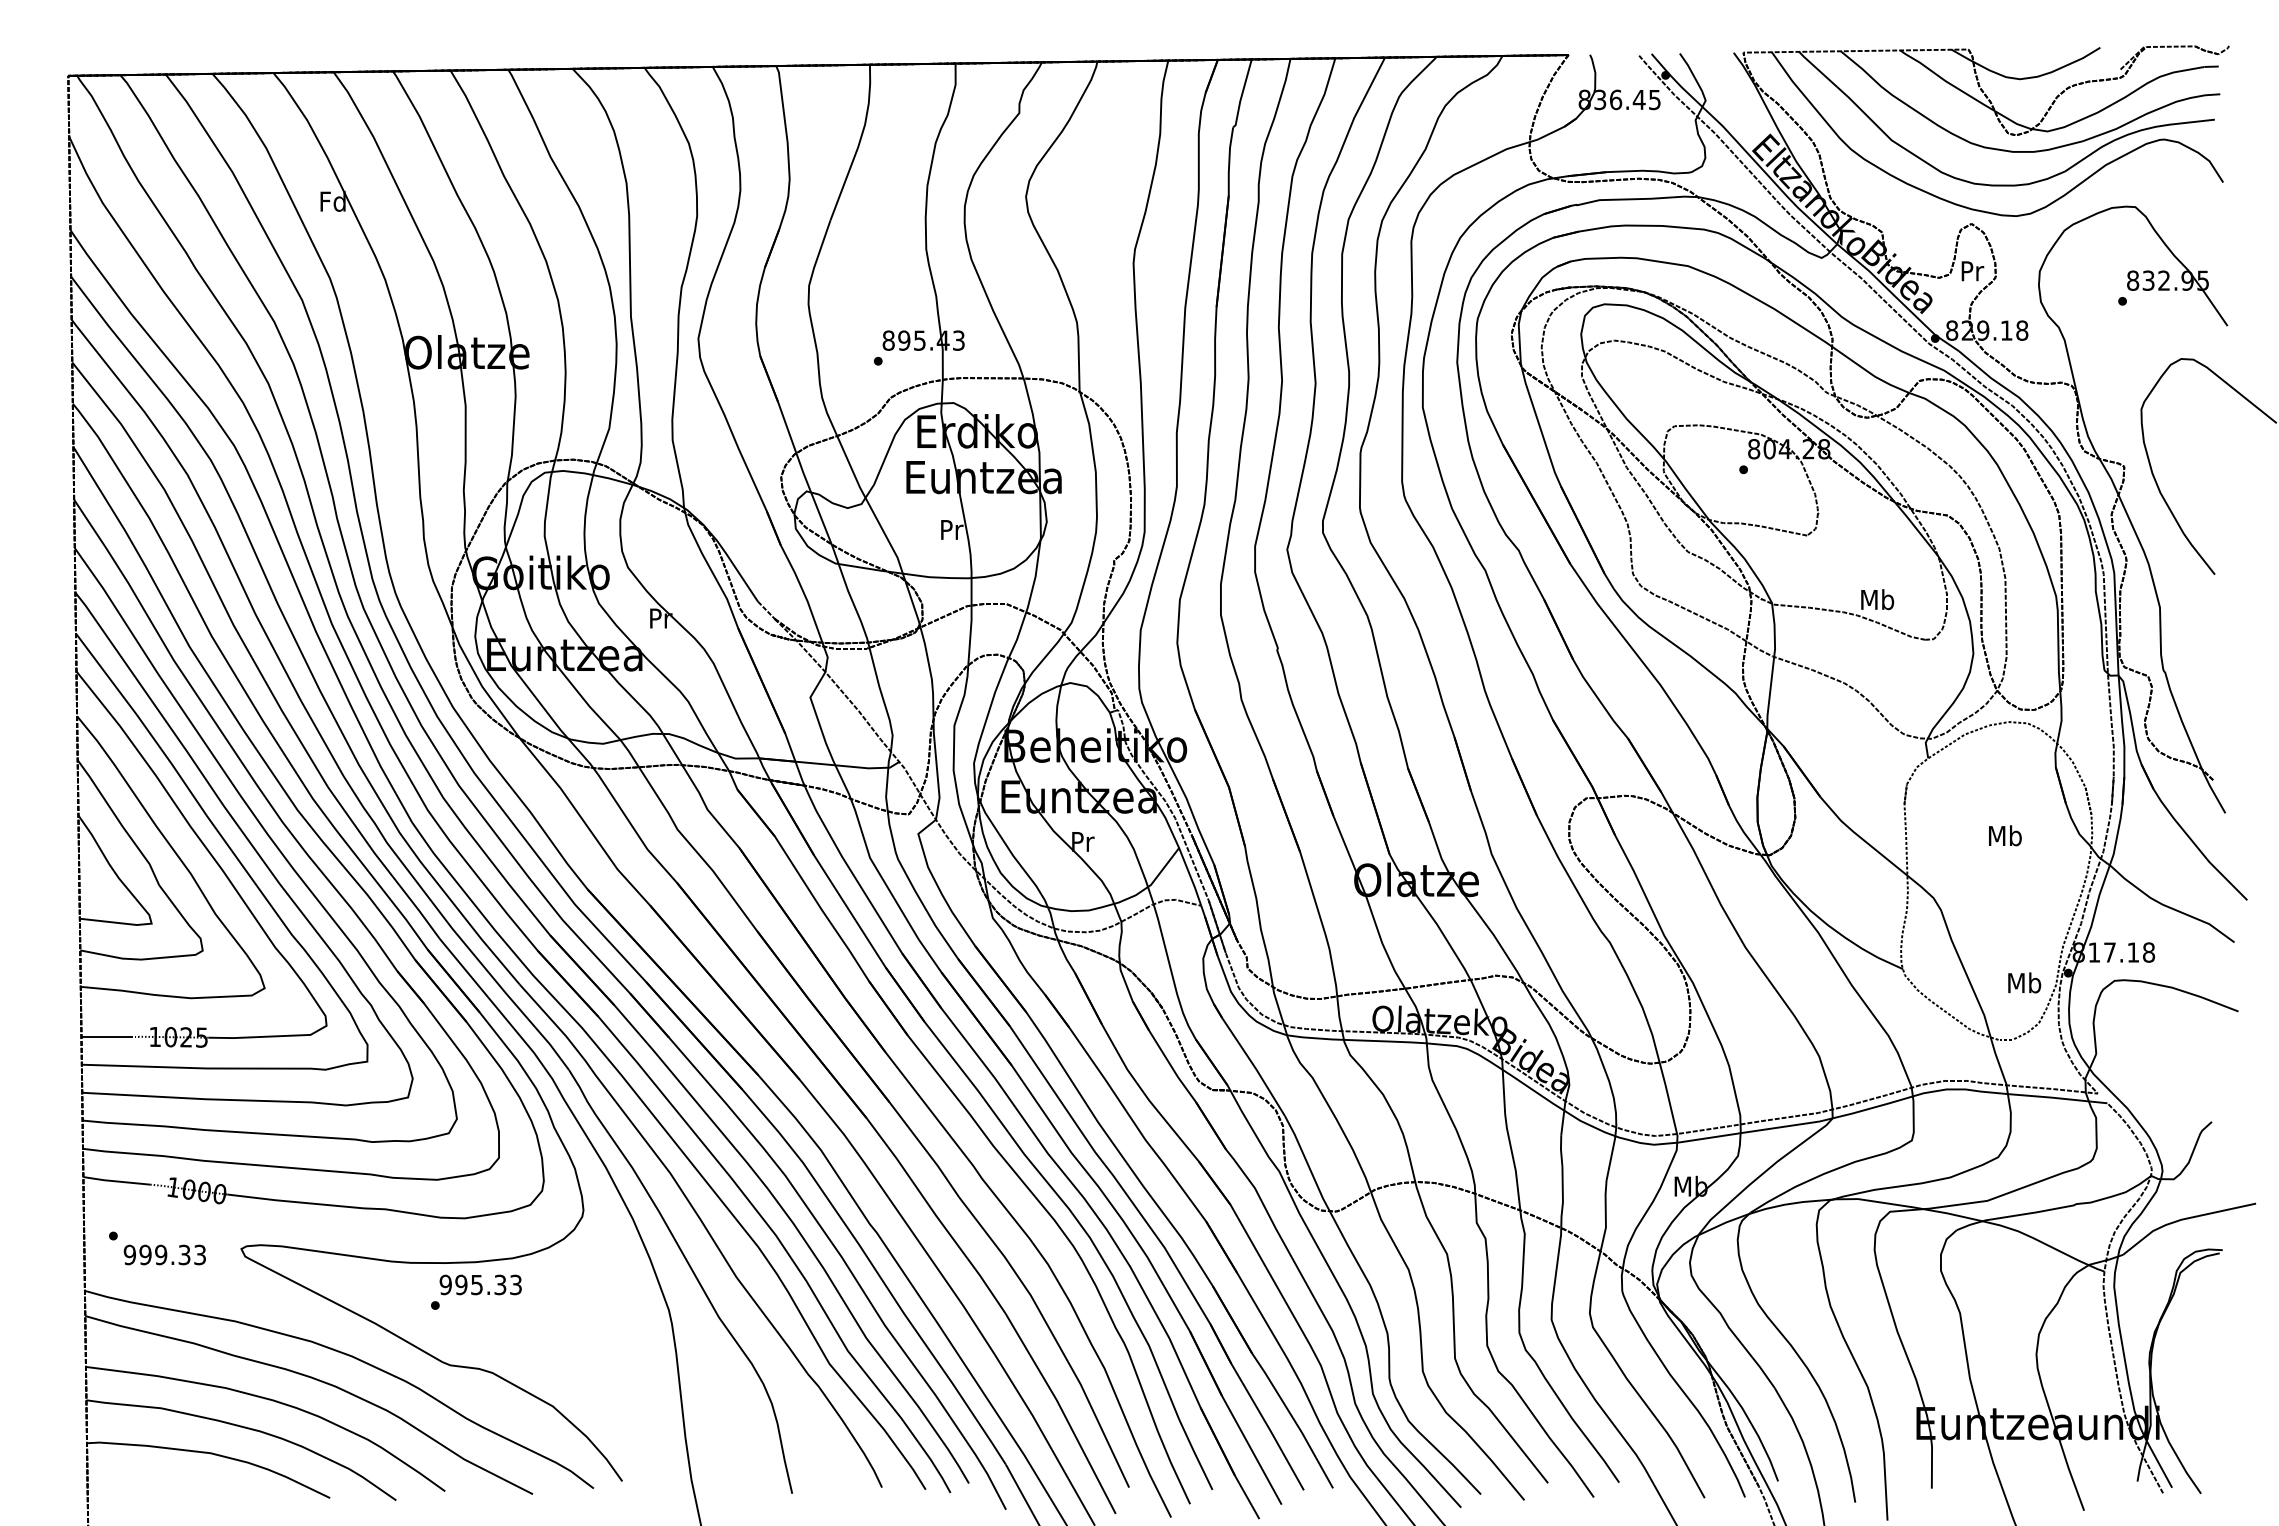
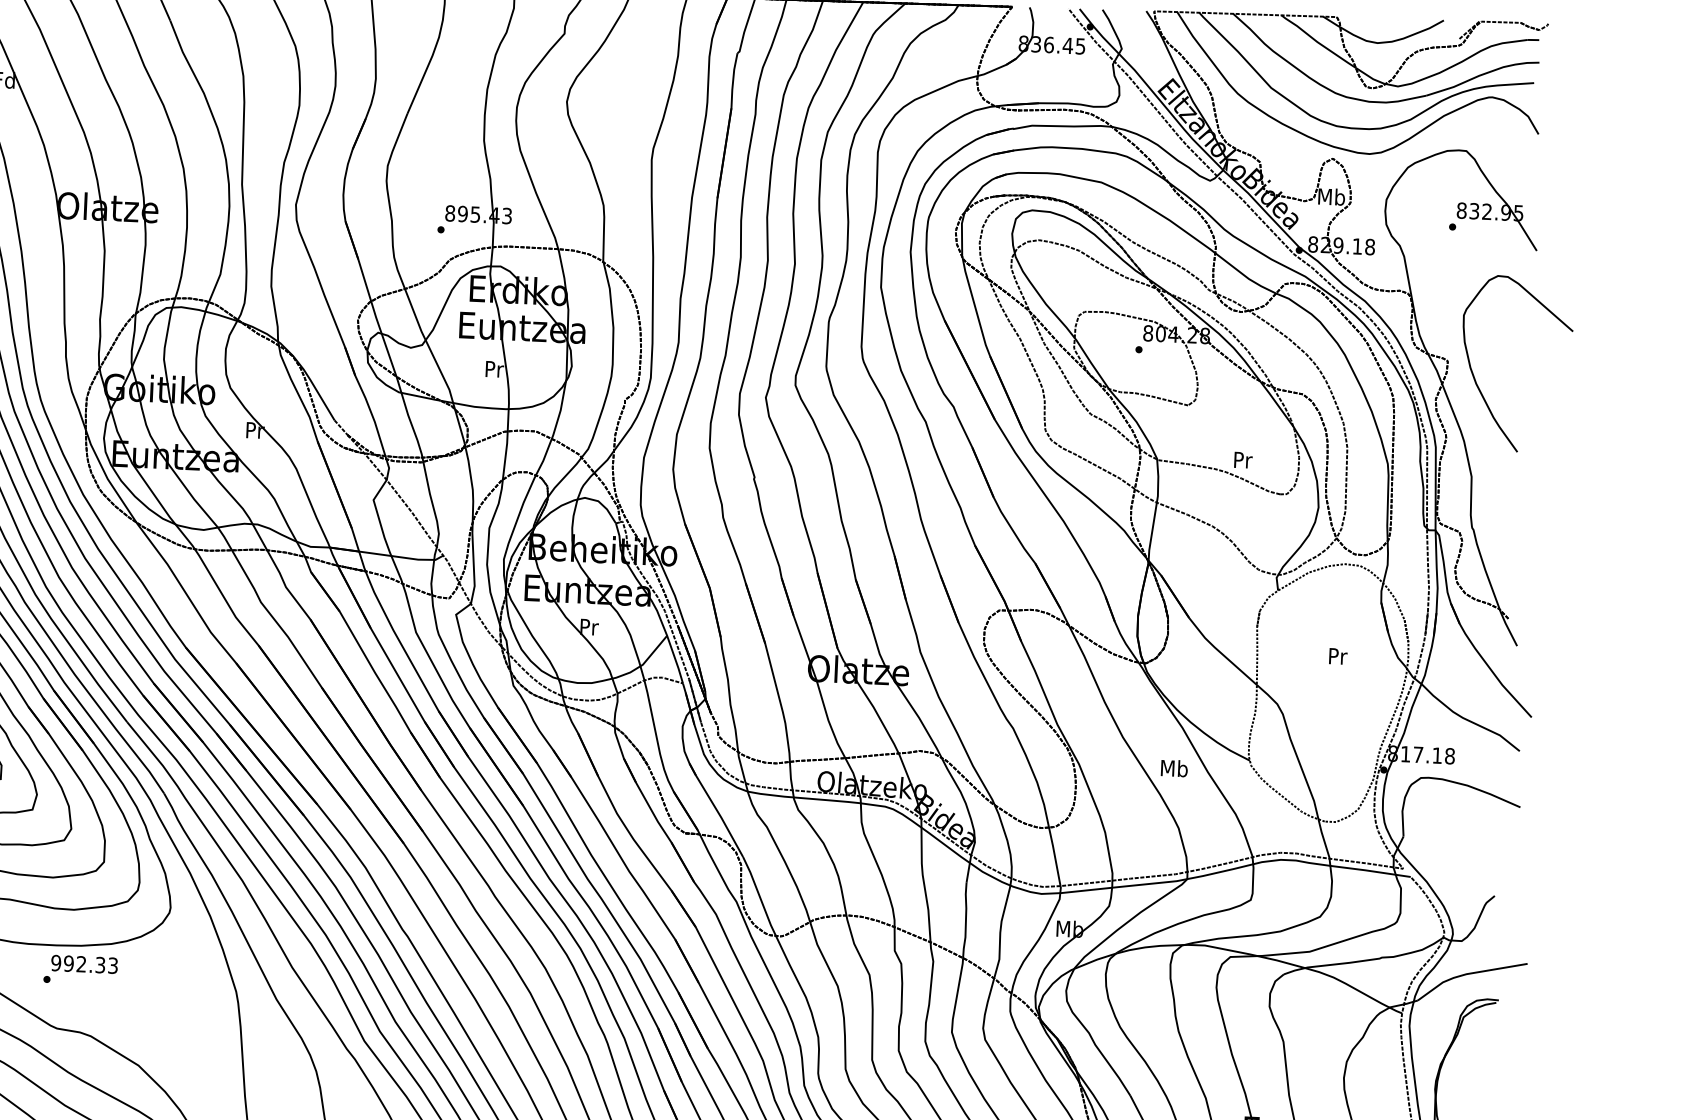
text: (1971, 270) -> (1331, 196), Pr -> Mb
text: (1877, 599) -> (1242, 459), Mb -> Pr
text: (2005, 835) -> (1337, 656), Mb -> Pr
text: (2024, 982) -> (1174, 768), moved
text: (476, 1284) -> (81, 963), 995.33 -> 992.33

